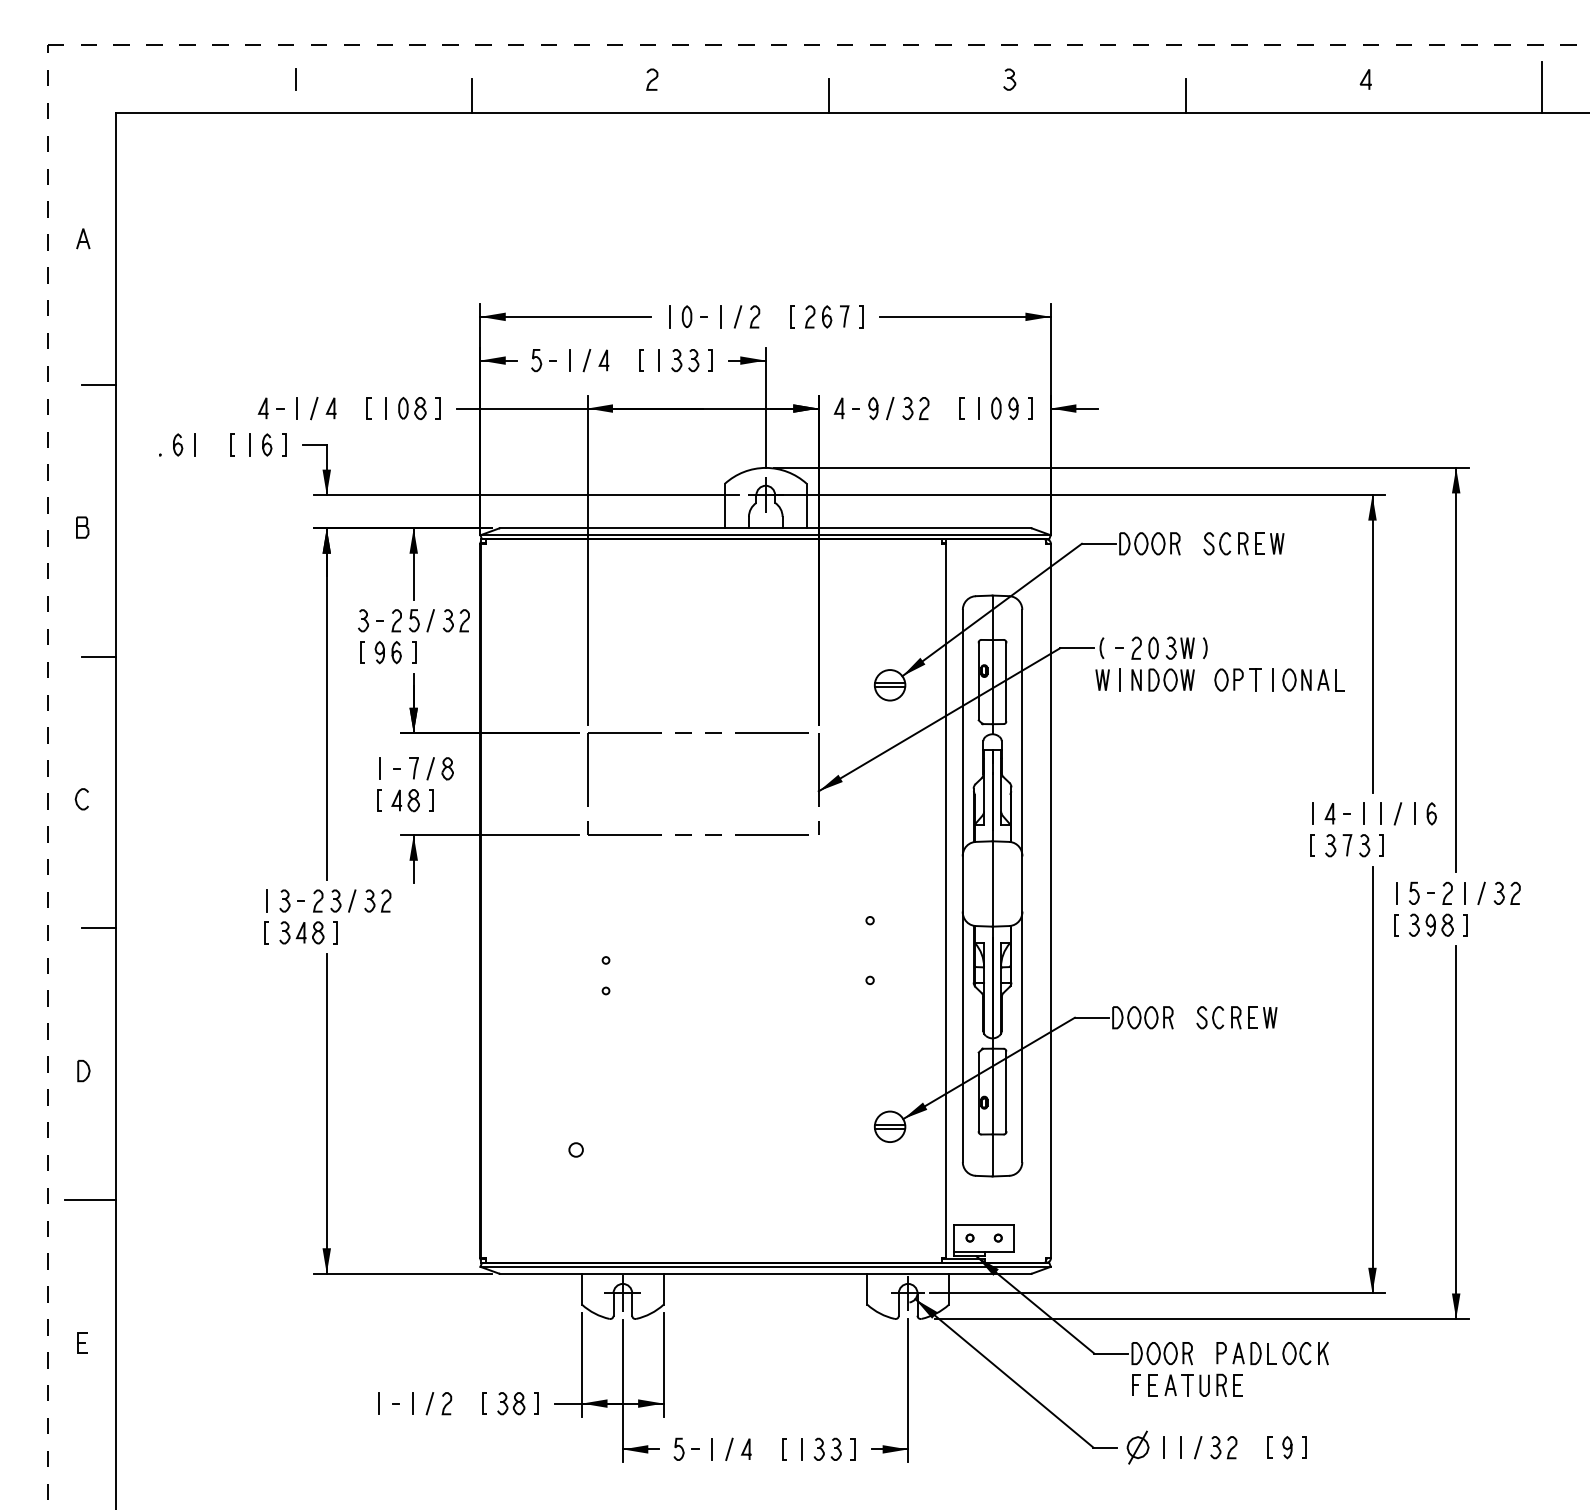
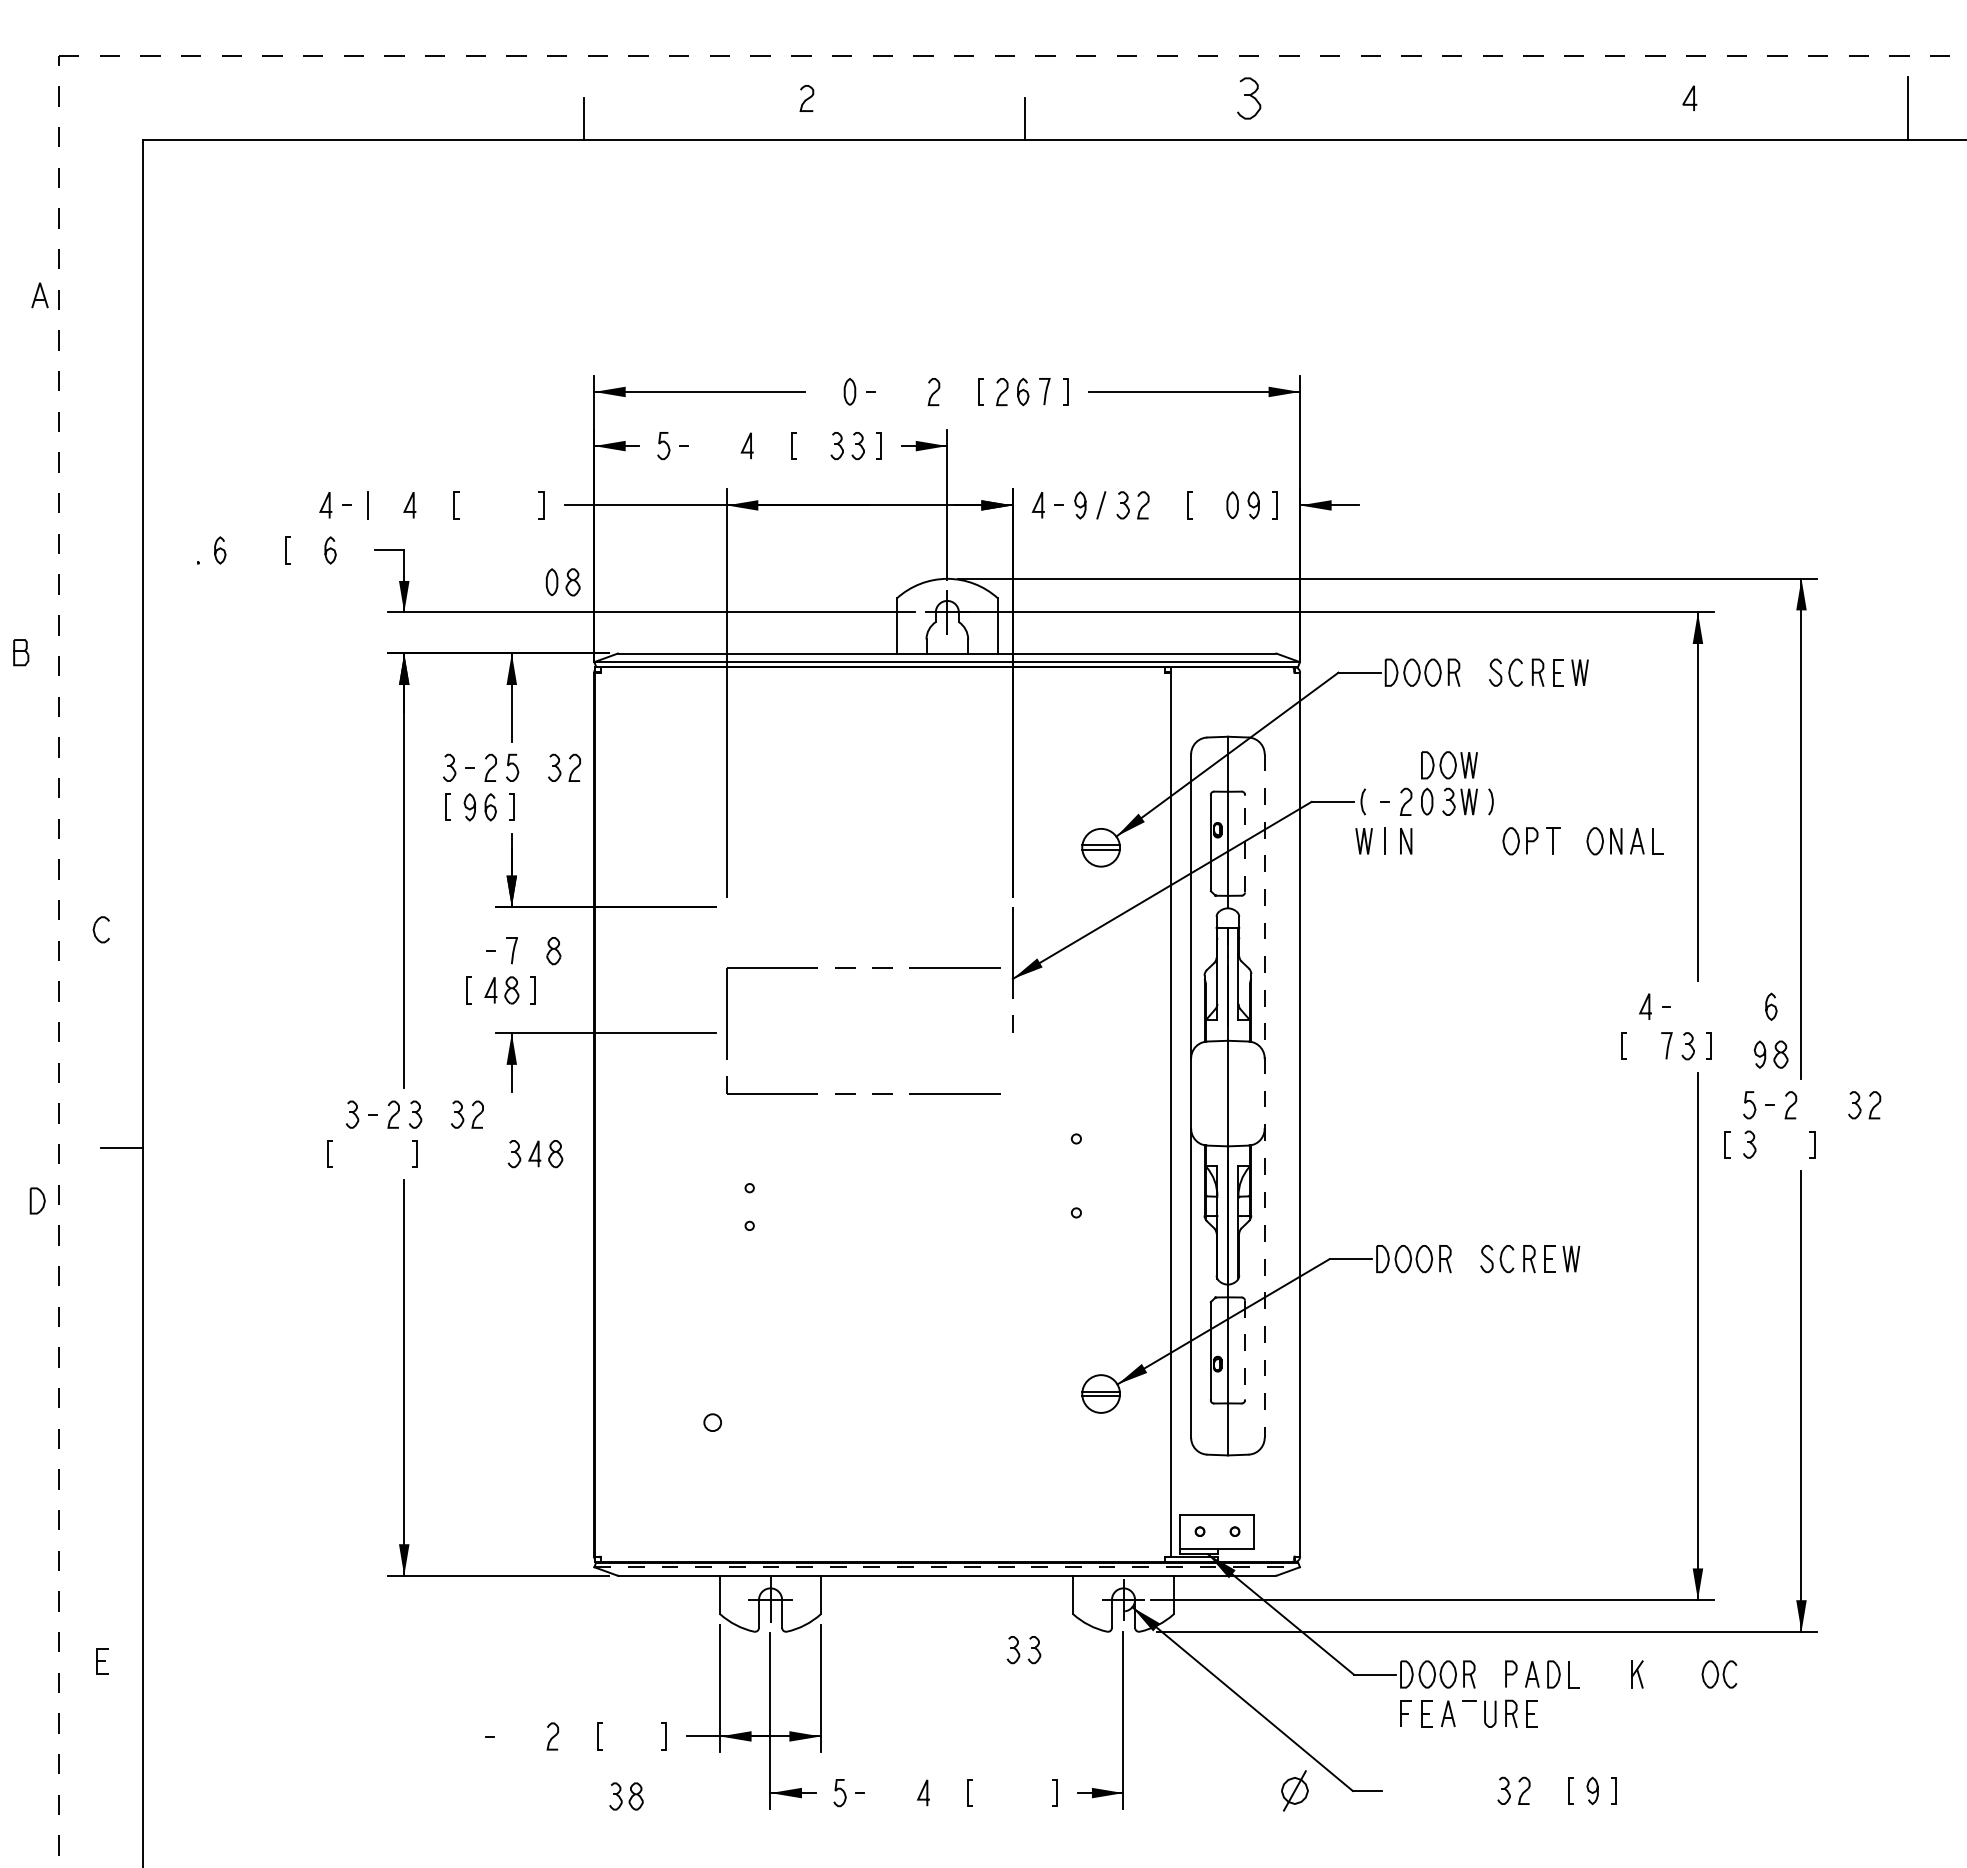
line: (295, 79) -> (365, 98), removed
part: (1009, 79) -> (1248, 98), size x1.6
line: (1185, 96) -> (1466, 119), removed
part: (82, 238) -> (39, 295), moved
line: (669, 316) -> (828, 391), removed
line: (721, 316) -> (892, 391), removed
line: (737, 316) -> (912, 391), removed
line: (569, 360) -> (704, 445), removed
line: (587, 360) -> (726, 445), removed
line: (659, 360) -> (815, 445), removed
line: (99, 385) -> (122, 476), removed
line: (314, 408) -> (388, 505), removed
line: (386, 408) -> (478, 505), removed
part: (411, 408) -> (562, 582), moved
line: (979, 408) -> (1211, 505), removed
line: (195, 445) -> (241, 550), removed
line: (250, 445) -> (309, 550), removed
line: (285, 445) -> (353, 550), removed
part: (82, 527) -> (21, 652), moved
line: (430, 620) -> (532, 767), removed
line: (99, 656) -> (122, 812), removed
part: (1171, 680) -> (1449, 765), moved
line: (1272, 680) -> (1574, 841), removed
line: (1005, 681) -> (1244, 843), solid -> dashed
part: (691, 733) -> (855, 968), moved
line: (379, 768) -> (469, 950), removed
line: (430, 768) -> (532, 950), removed
part: (81, 799) -> (100, 929), moved
line: (1313, 813) -> (1624, 1006), removed
line: (1364, 813) -> (1687, 1006), removed
line: (1381, 813) -> (1708, 1006), removed
line: (1397, 813) -> (1729, 1006), removed
line: (1414, 813) -> (1750, 1006), removed
part: (1330, 845) -> (1645, 1046), removed
line: (1022, 886) -> (1264, 1096), solid -> dashed
line: (1396, 893) -> (1727, 1105), removed
line: (1464, 893) -> (1811, 1105), removed
line: (1481, 893) -> (1832, 1105), removed
line: (267, 900) -> (330, 1114), removed
line: (352, 900) -> (435, 1114), removed
part: (1439, 925) -> (1770, 1054), moved
part: (301, 933) -> (535, 1154), moved
part: (83, 1070) -> (37, 1200), moved
line: (1005, 1091) -> (1244, 1350), solid -> dashed
line: (90, 1199) -> (111, 1484), removed
line: (765, 1267) -> (947, 1567), solid -> dashed
part: (1296, 1353) -> (1719, 1674), moved
line: (1187, 1385) -> (1469, 1713), removed
line: (378, 1403) -> (468, 1736), removed
line: (412, 1403) -> (510, 1736), removed
line: (429, 1403) -> (531, 1736), removed
part: (511, 1403) -> (626, 1796), moved
part: (1137, 1447) -> (1294, 1790), moved
line: (1164, 1447) -> (1440, 1790), removed
line: (1181, 1447) -> (1461, 1790), removed
line: (1198, 1447) -> (1482, 1790), removed
line: (712, 1448) -> (881, 1792), removed
line: (729, 1448) -> (902, 1792), removed
line: (801, 1448) -> (991, 1792), removed
part: (827, 1449) -> (1023, 1650), moved

